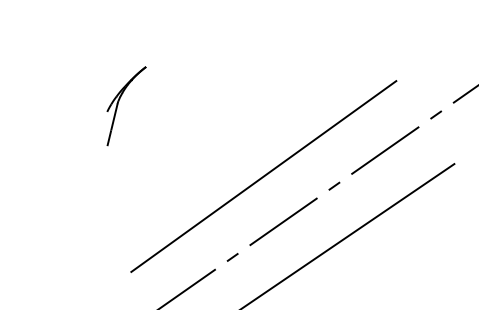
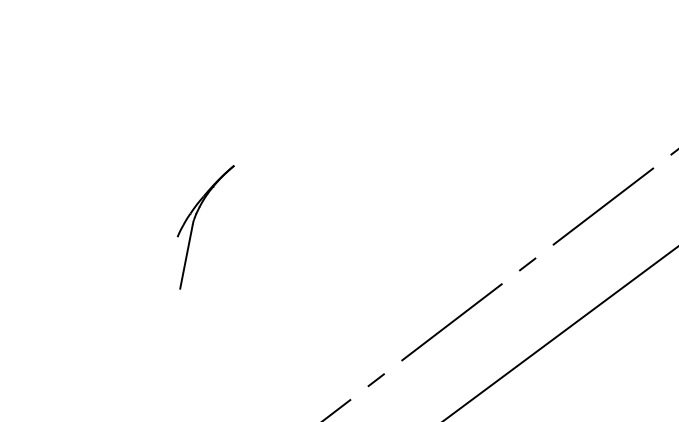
part: (118, 105) -> (194, 226), moved
line: (263, 176) -> (418, 254), removed

